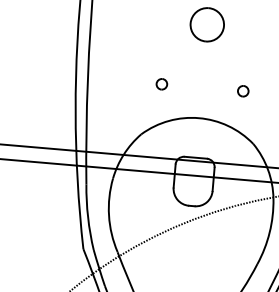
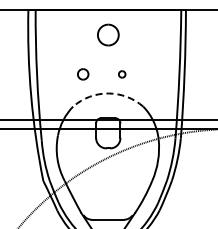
part: (162, 84) -> (83, 74), size x1.6
part: (243, 91) -> (122, 74), moved
arc: (199, 118) -> (108, 93), solid -> dashed

